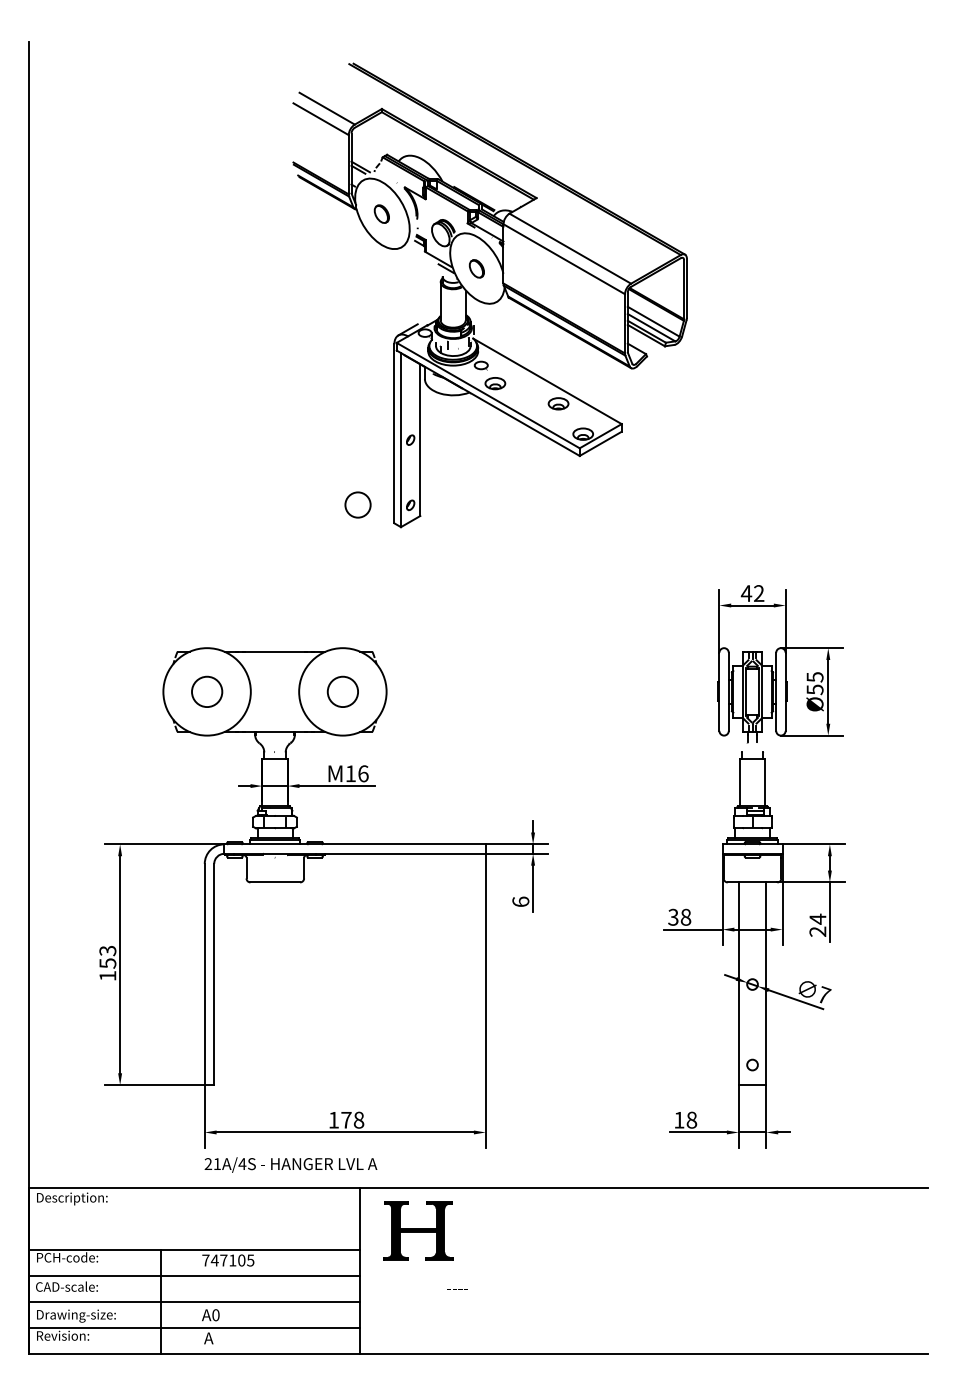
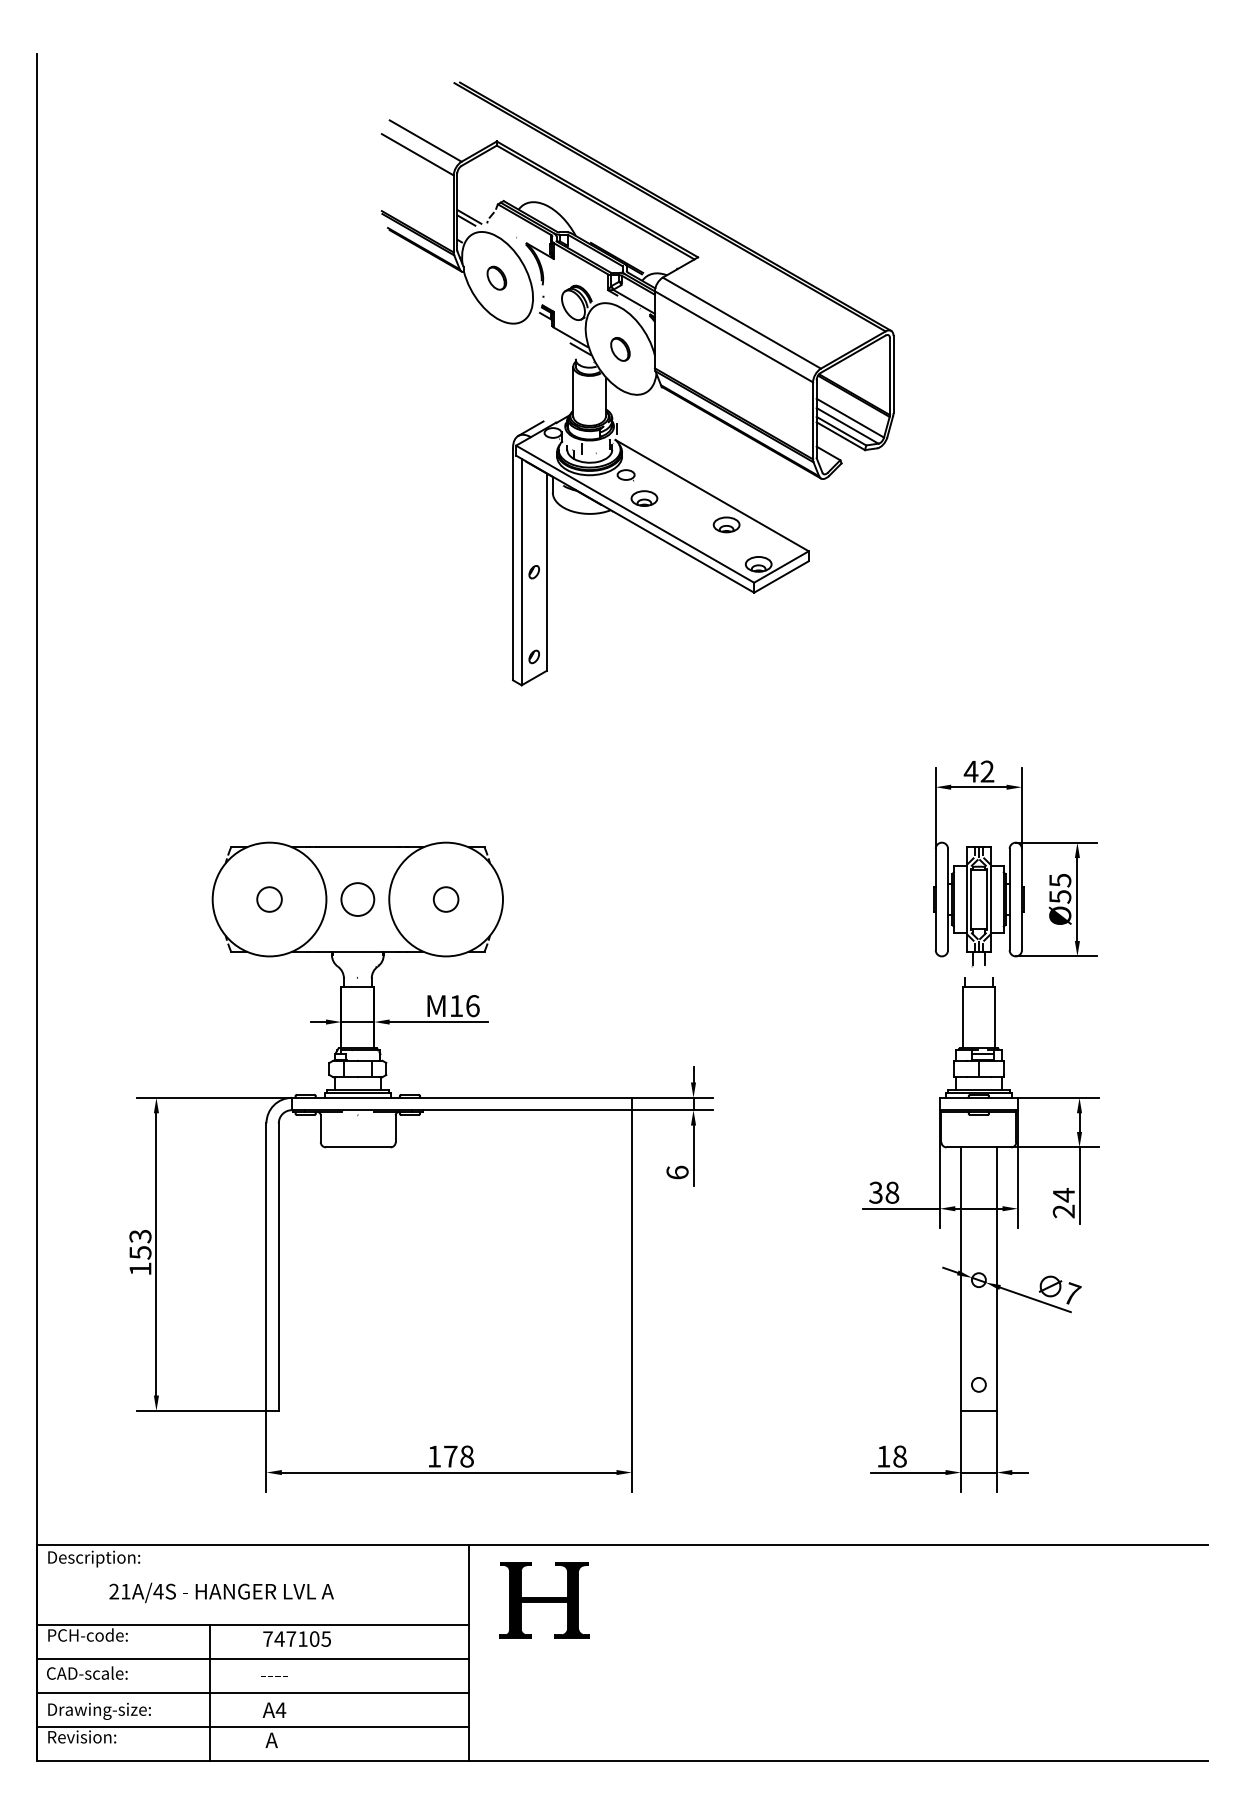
circle: (357, 505) -> (357, 899), moved
circle: (207, 691) -> (269, 899), size x0.62
circle: (342, 691) -> (445, 899), size x0.62
text: (290, 1164) -> (221, 1592), moved
text: (457, 1289) -> (274, 1676), moved
text: (215, 1315) -> (280, 1710), A0 -> A4

